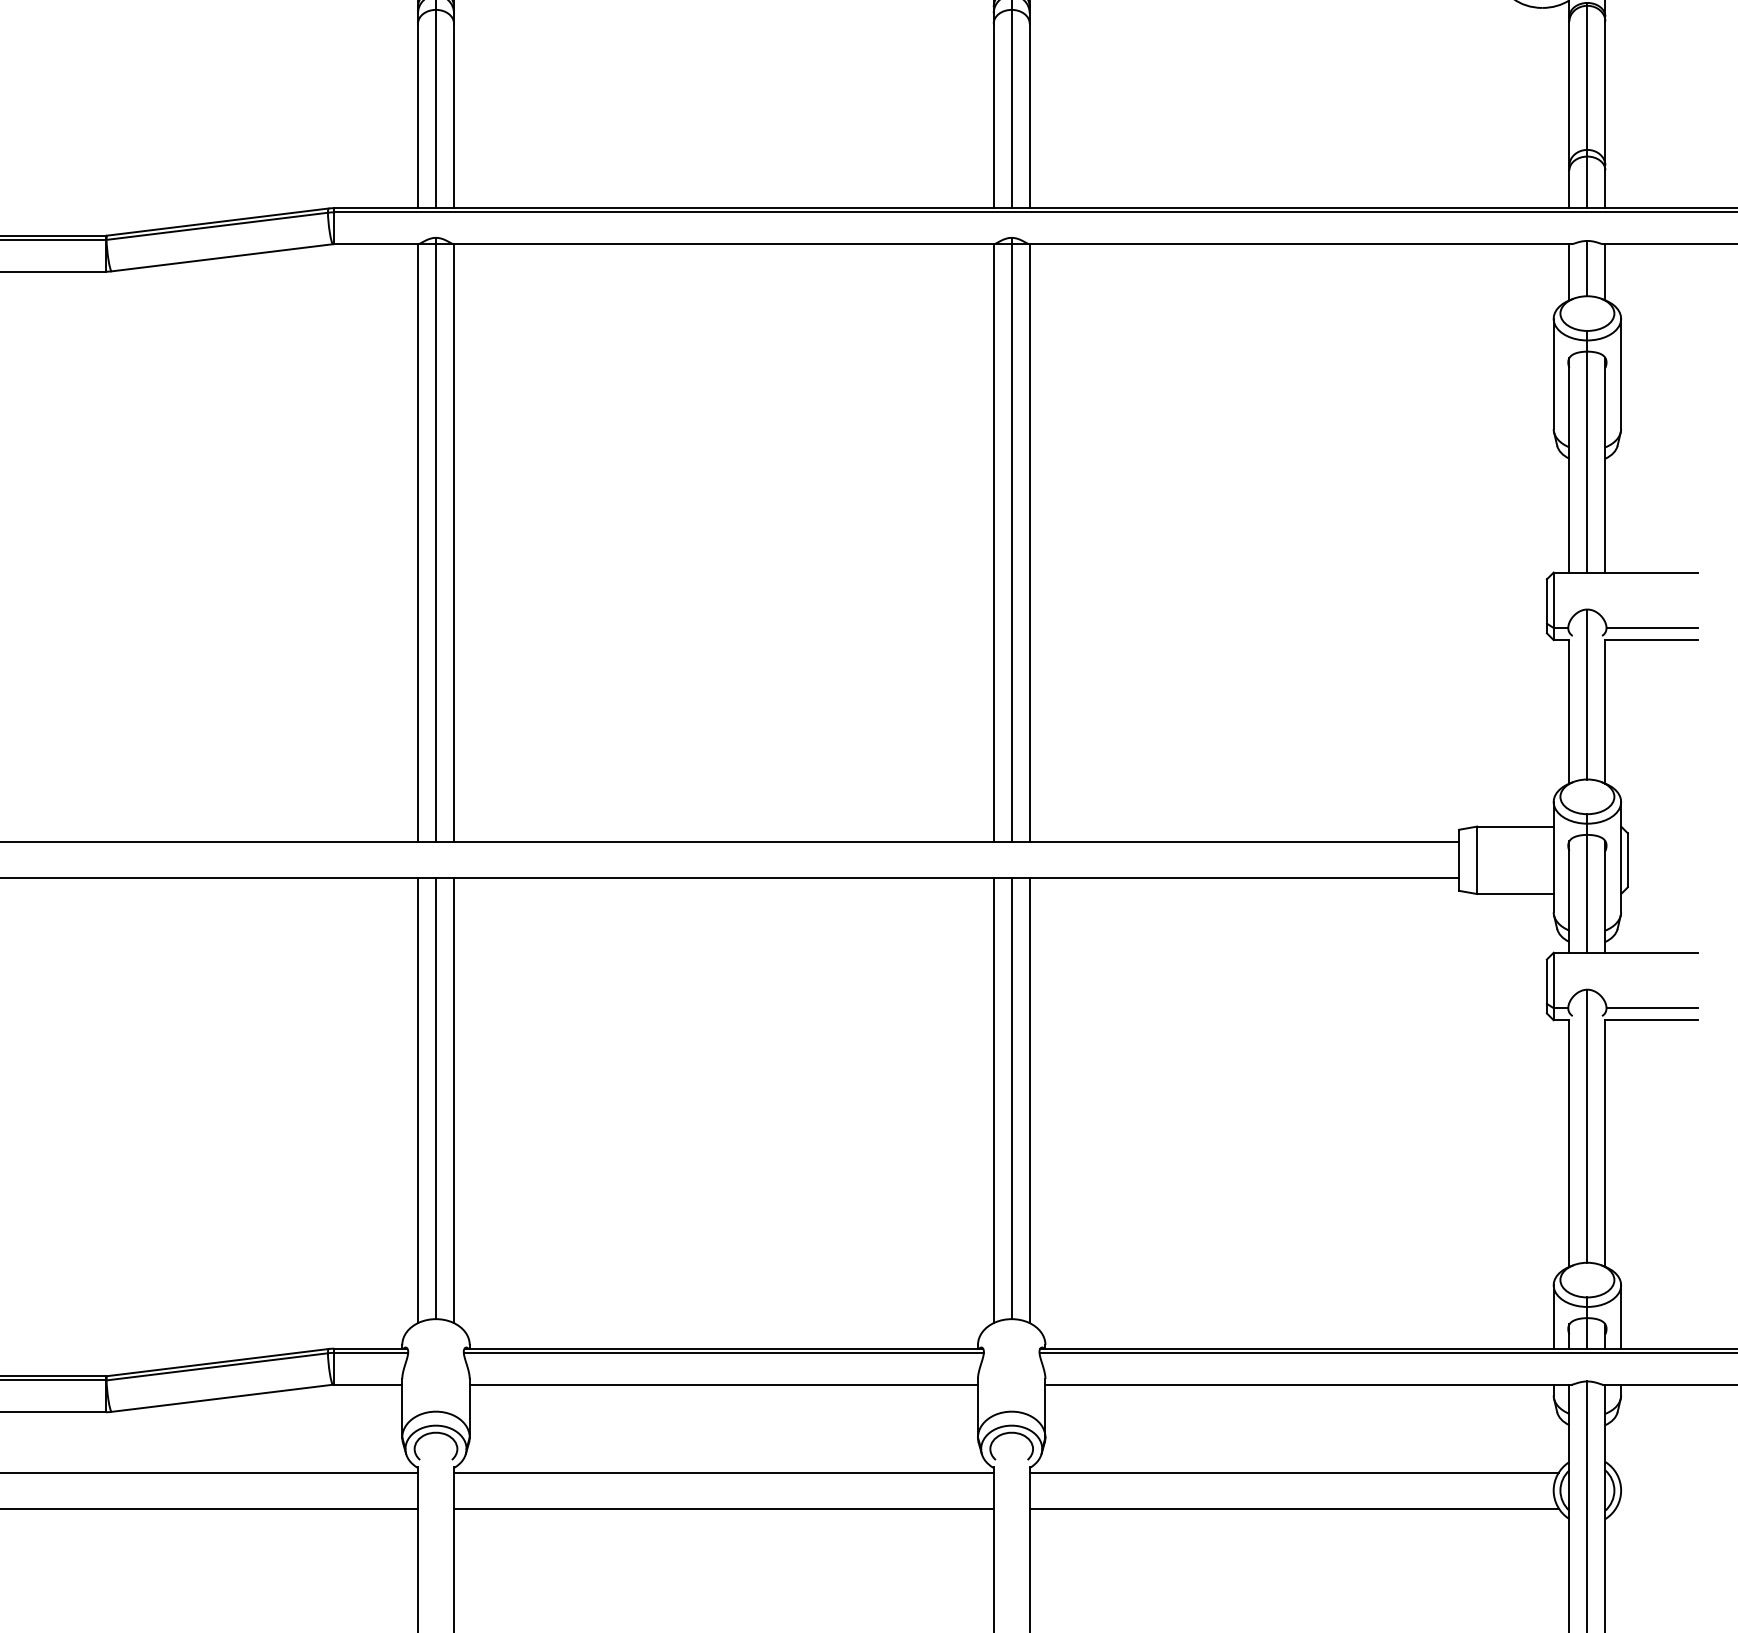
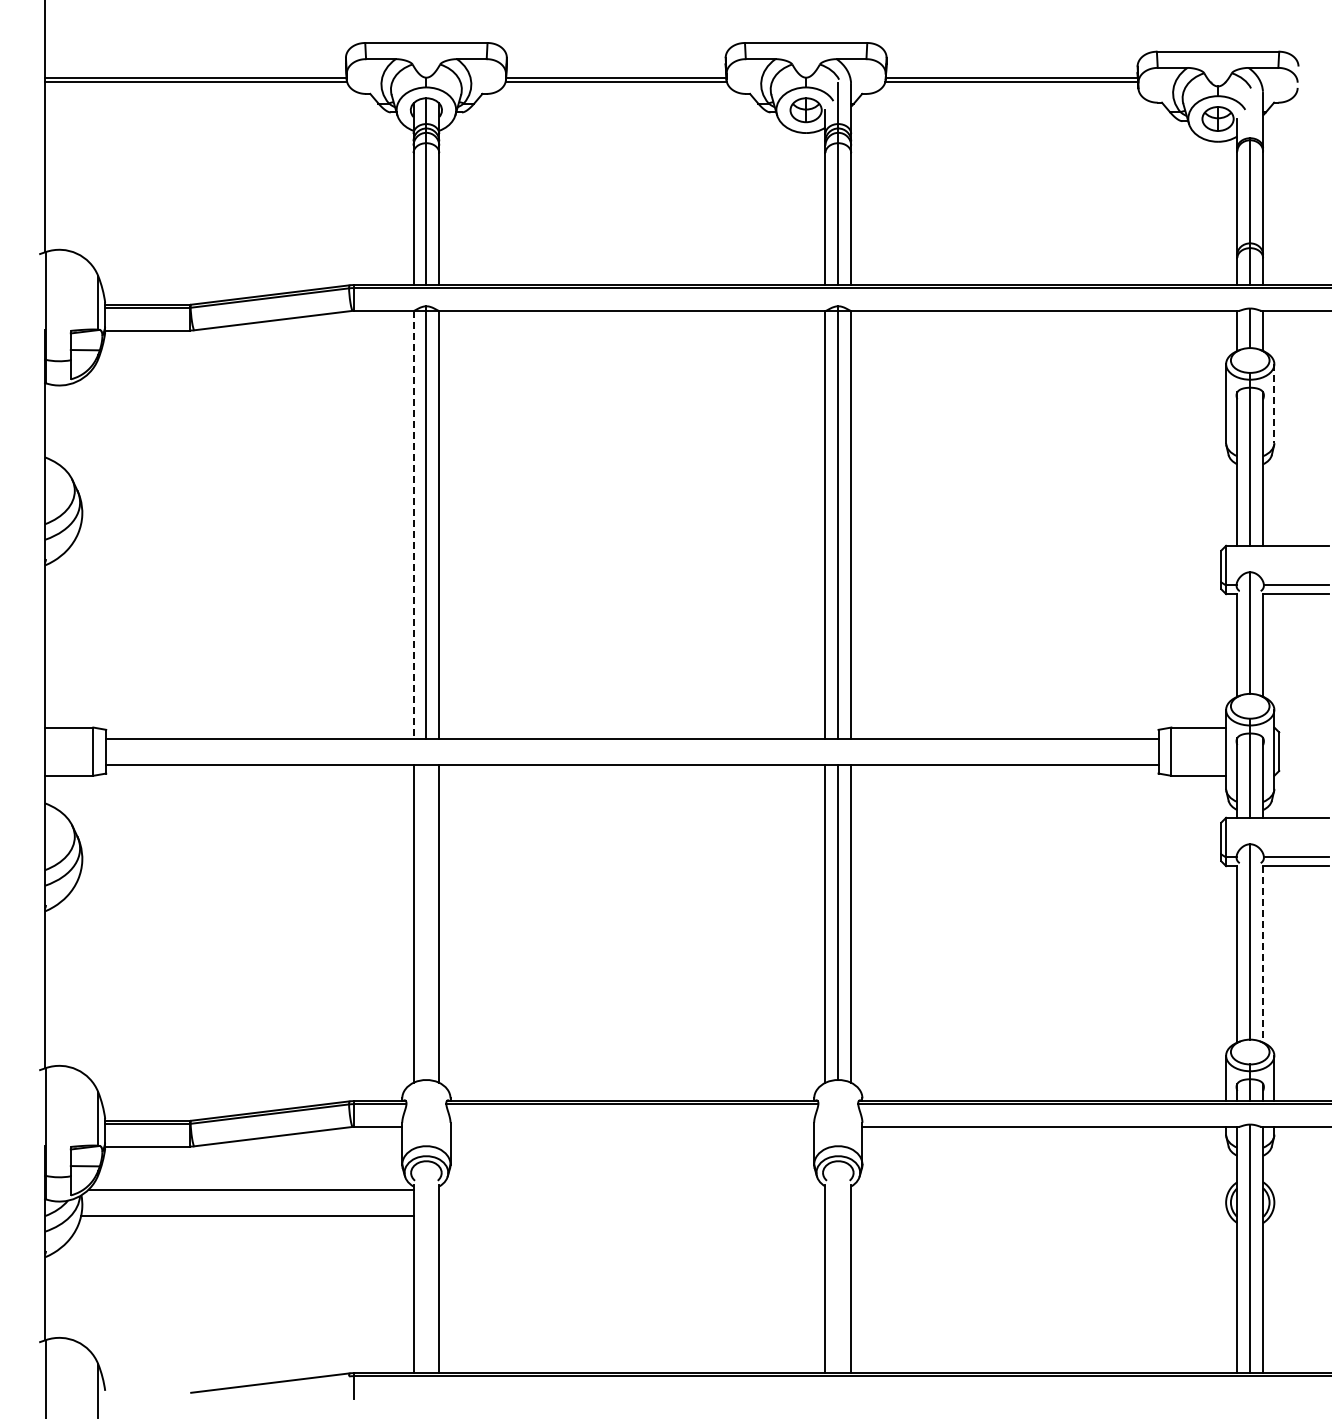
line: (1621, 375) -> (1274, 404), solid -> dashed
line: (417, 544) -> (413, 525), solid -> dashed
line: (436, 1097) -> (426, 921), removed
line: (1605, 1143) -> (1263, 954), solid -> dashed
line: (724, 1384) -> (632, 1126), removed
line: (724, 1472) -> (632, 1189), removed
line: (1294, 1472) -> (1040, 1189), removed
line: (724, 1508) -> (632, 1215), removed
line: (1294, 1508) -> (1040, 1215), removed

